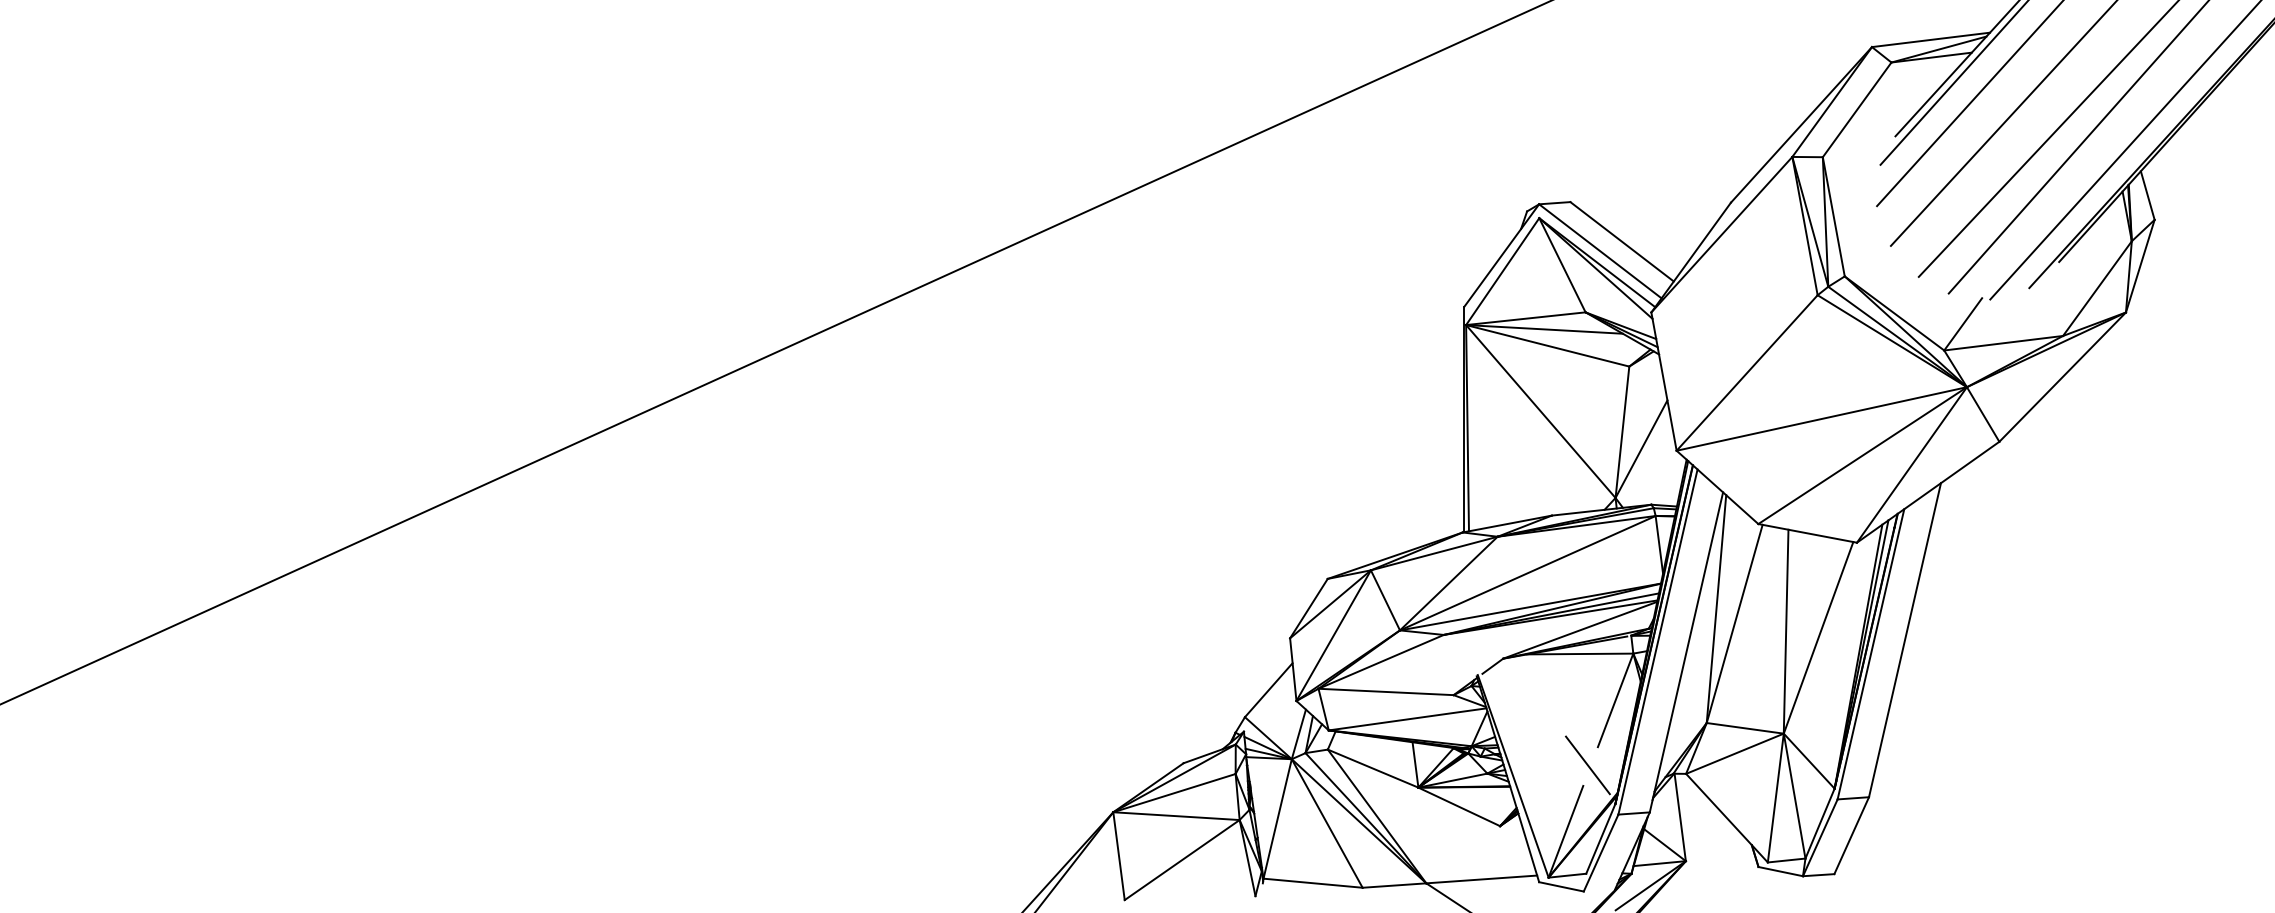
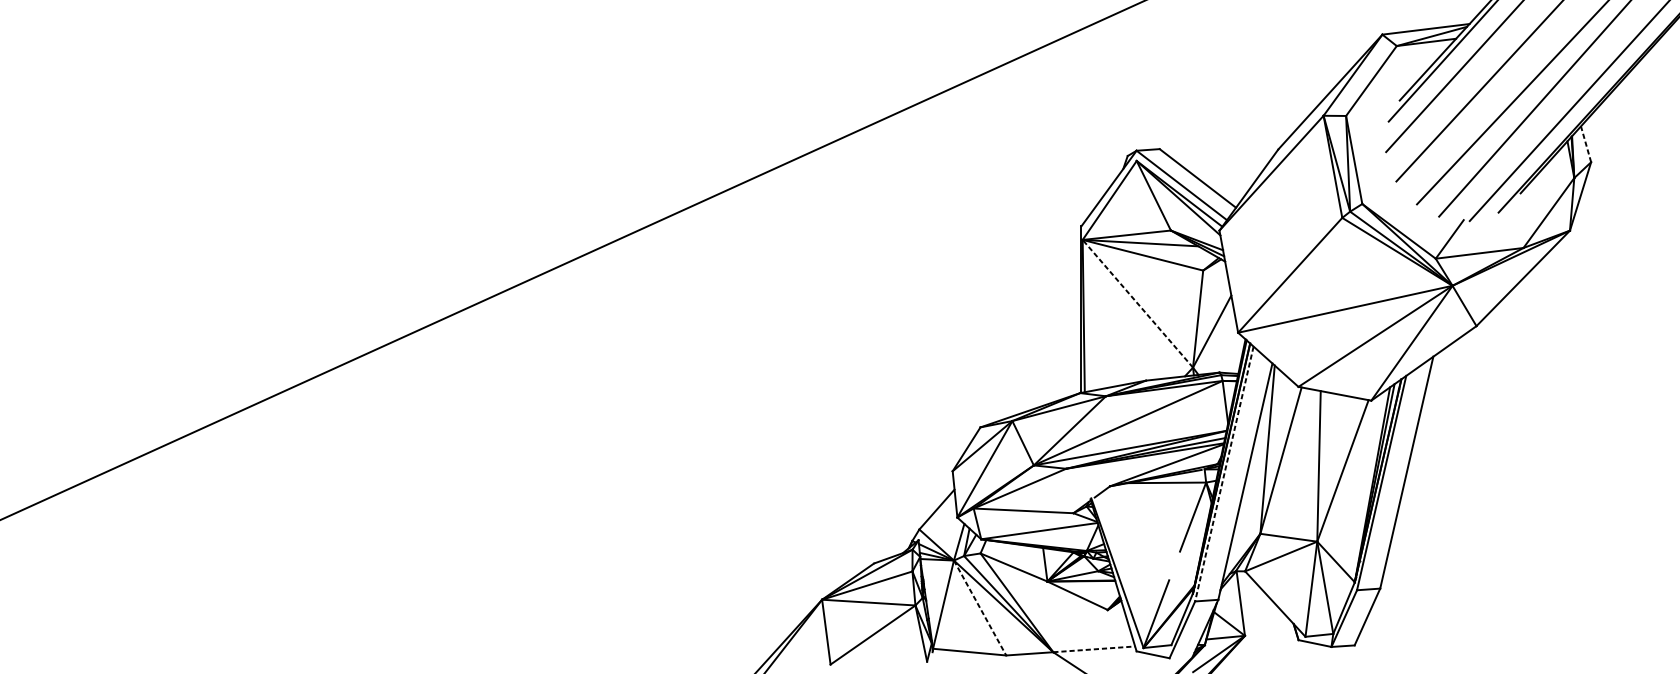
line: (2147, 195) -> (1585, 144), solid -> dashed
line: (1540, 411) -> (1137, 303), solid -> dashed
line: (1657, 642) -> (1224, 474), solid -> dashed
line: (1587, 765) -> (1172, 565), removed
line: (1327, 823) -> (980, 608), solid -> dashed
line: (1481, 879) -> (1094, 649), solid -> dashed

